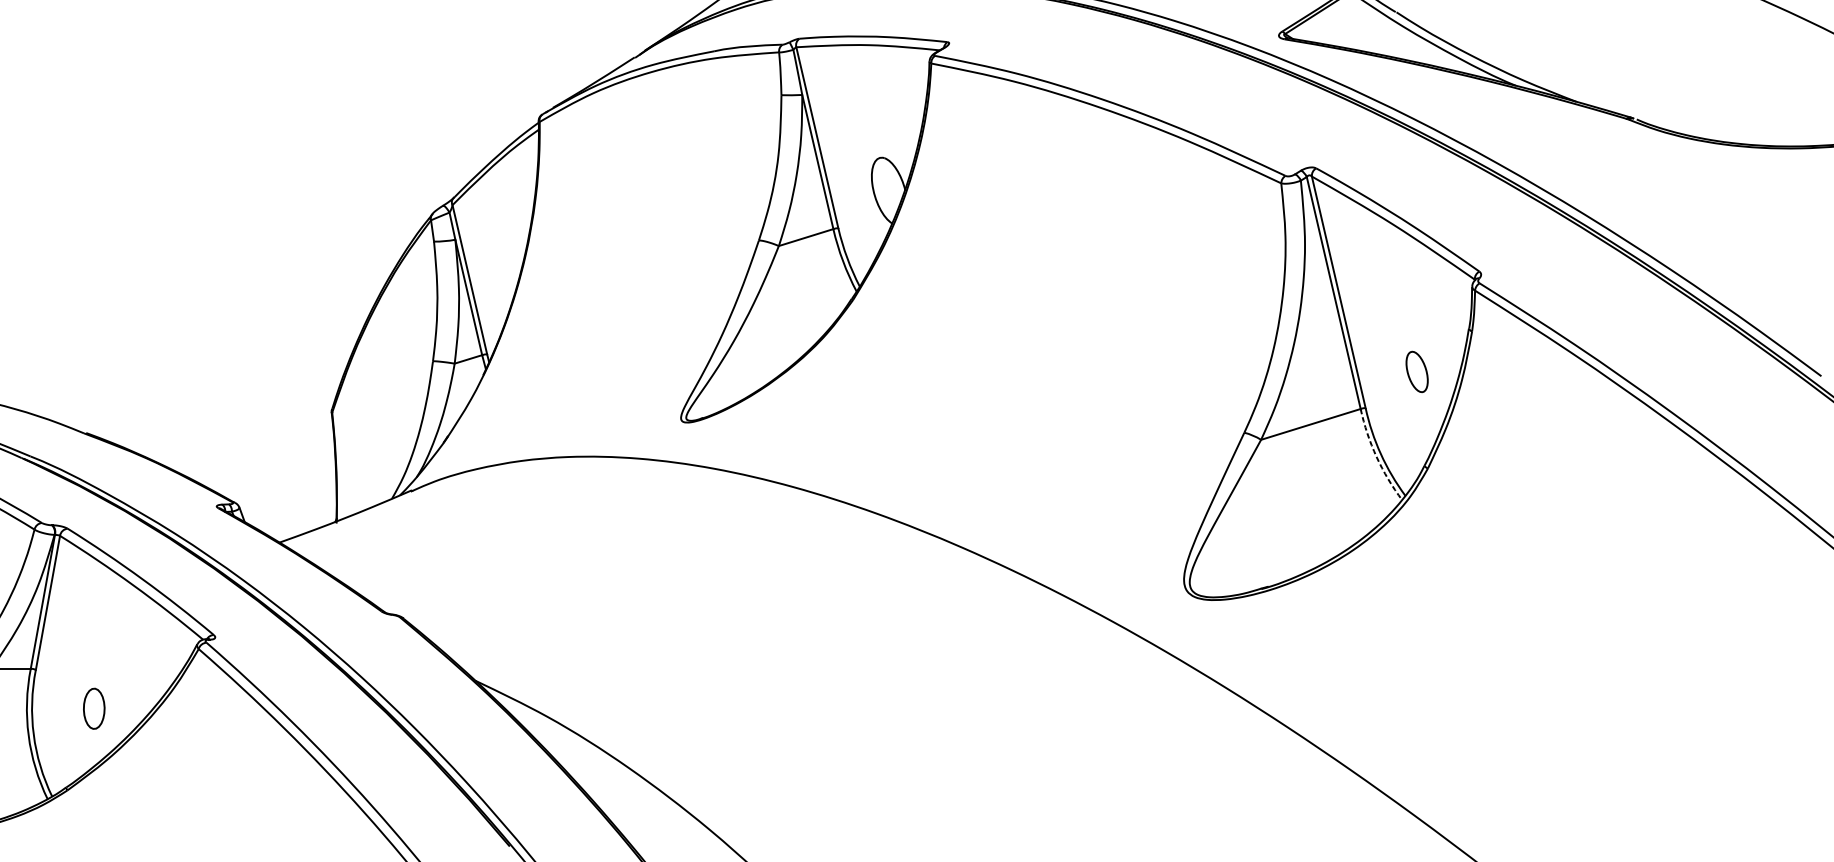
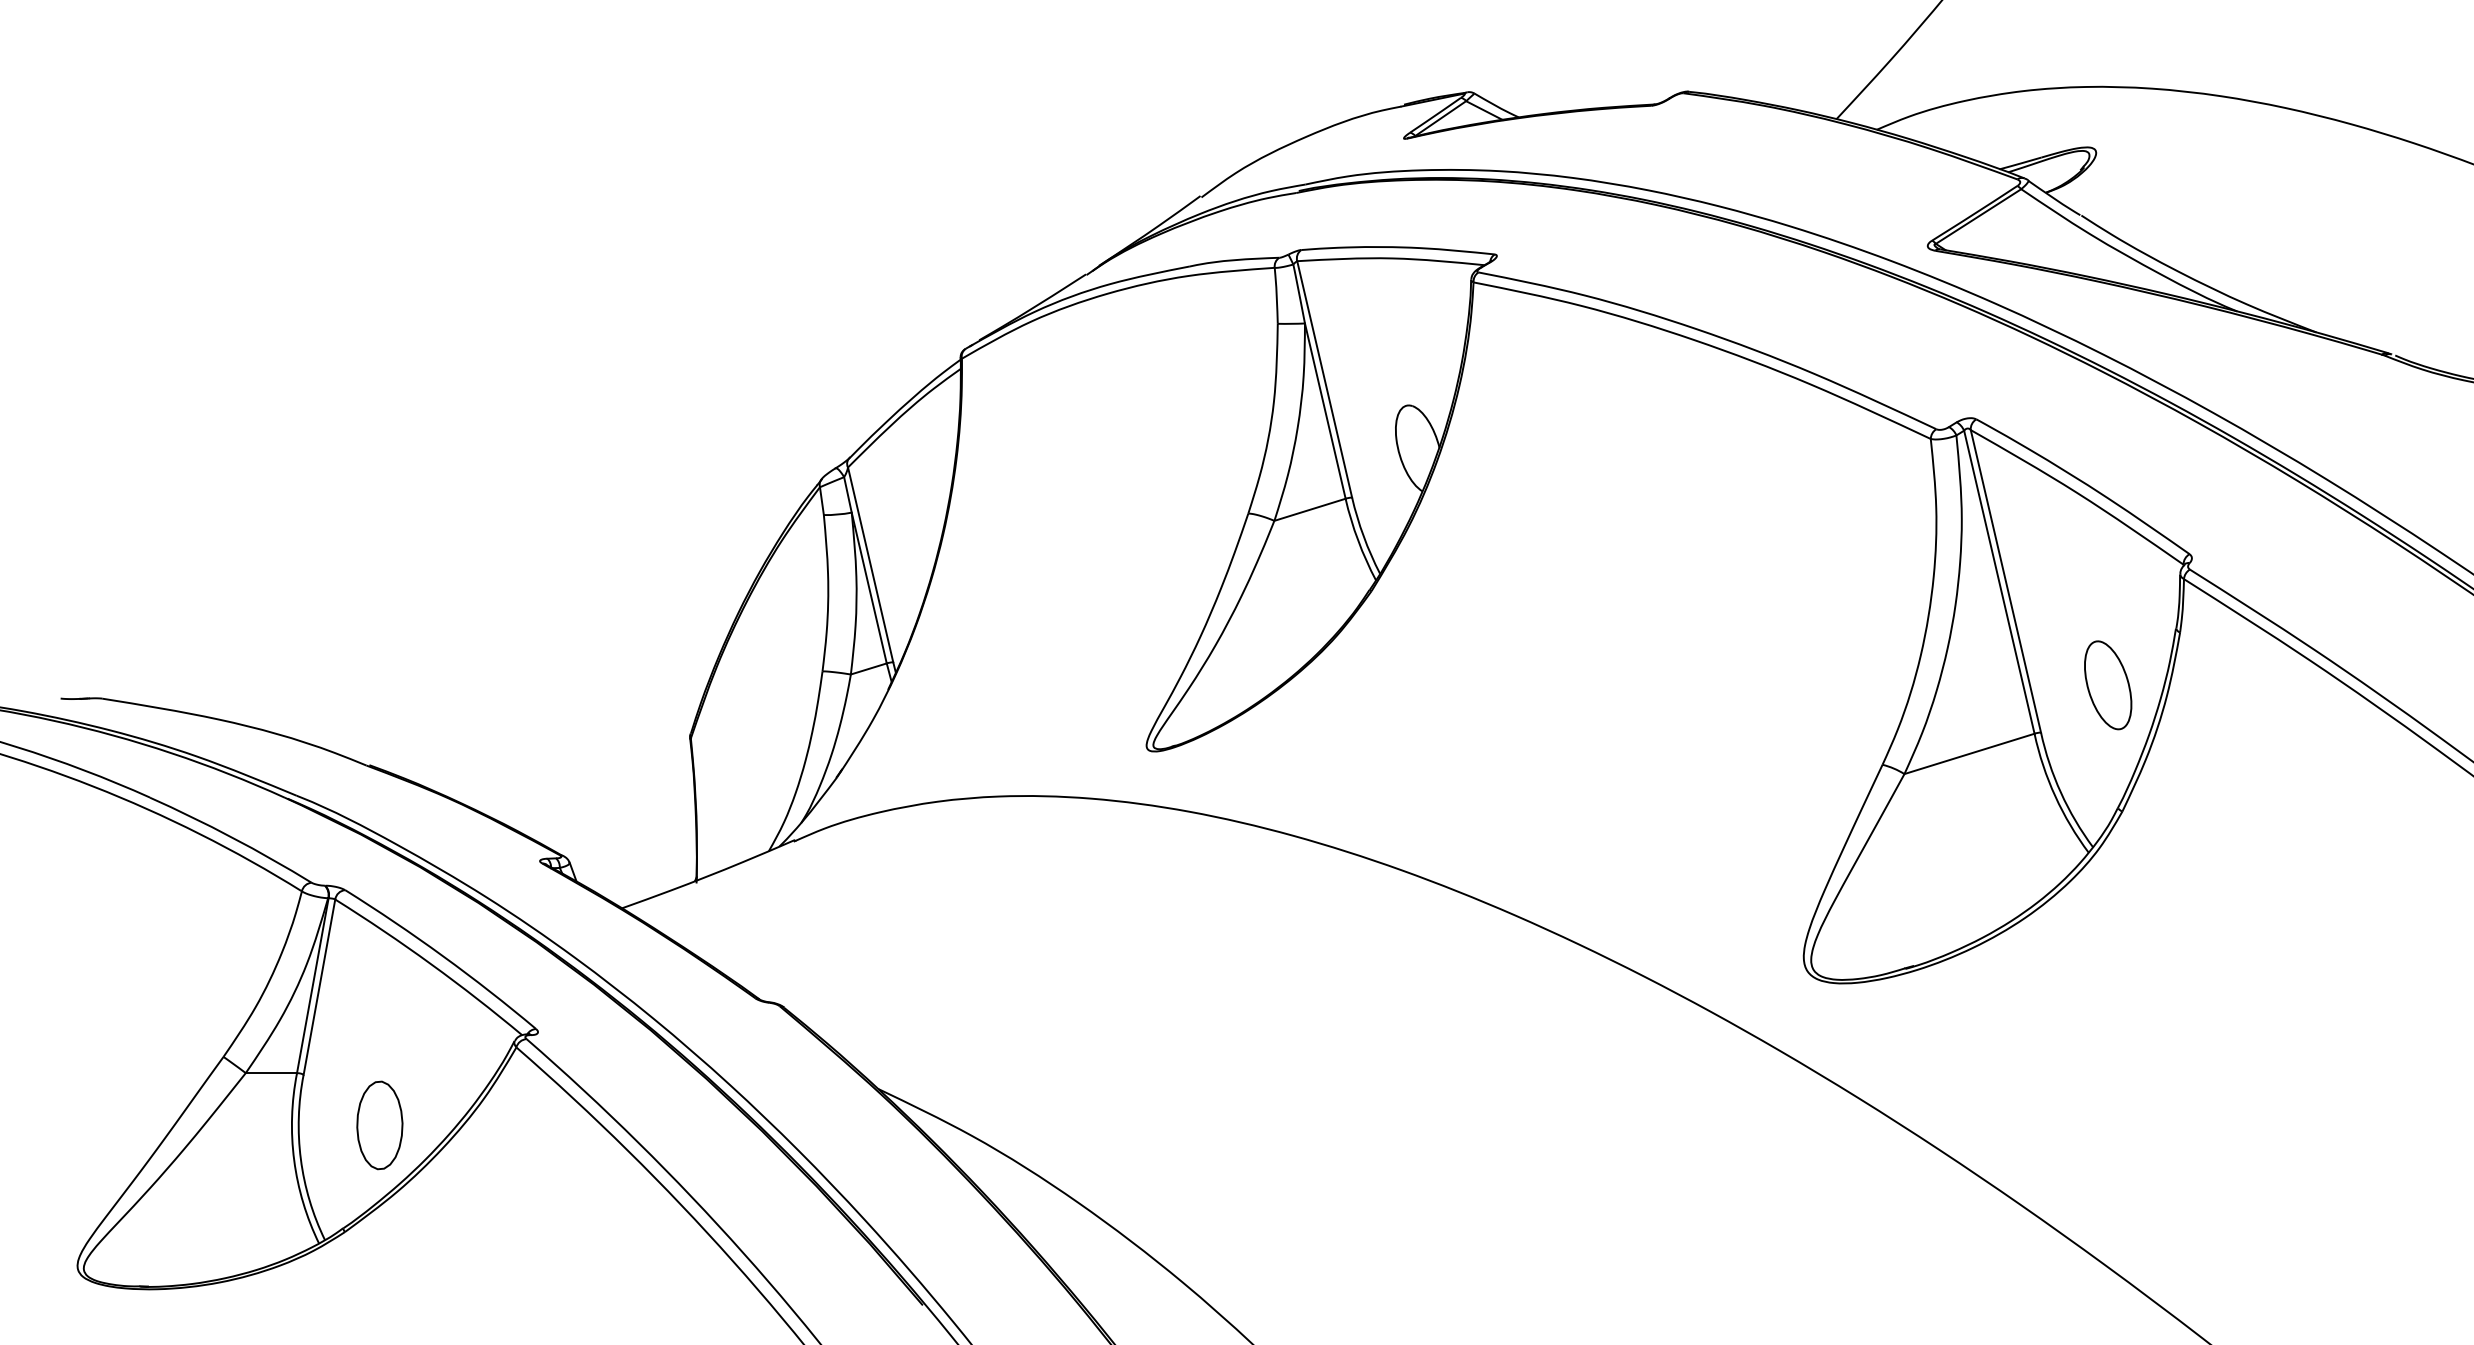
part: (1417, 372) -> (2108, 685), size x1.67
arc: (1376, 457) -> (2055, 796), dashed -> solid
part: (93, 708) -> (379, 1125), size x1.67

